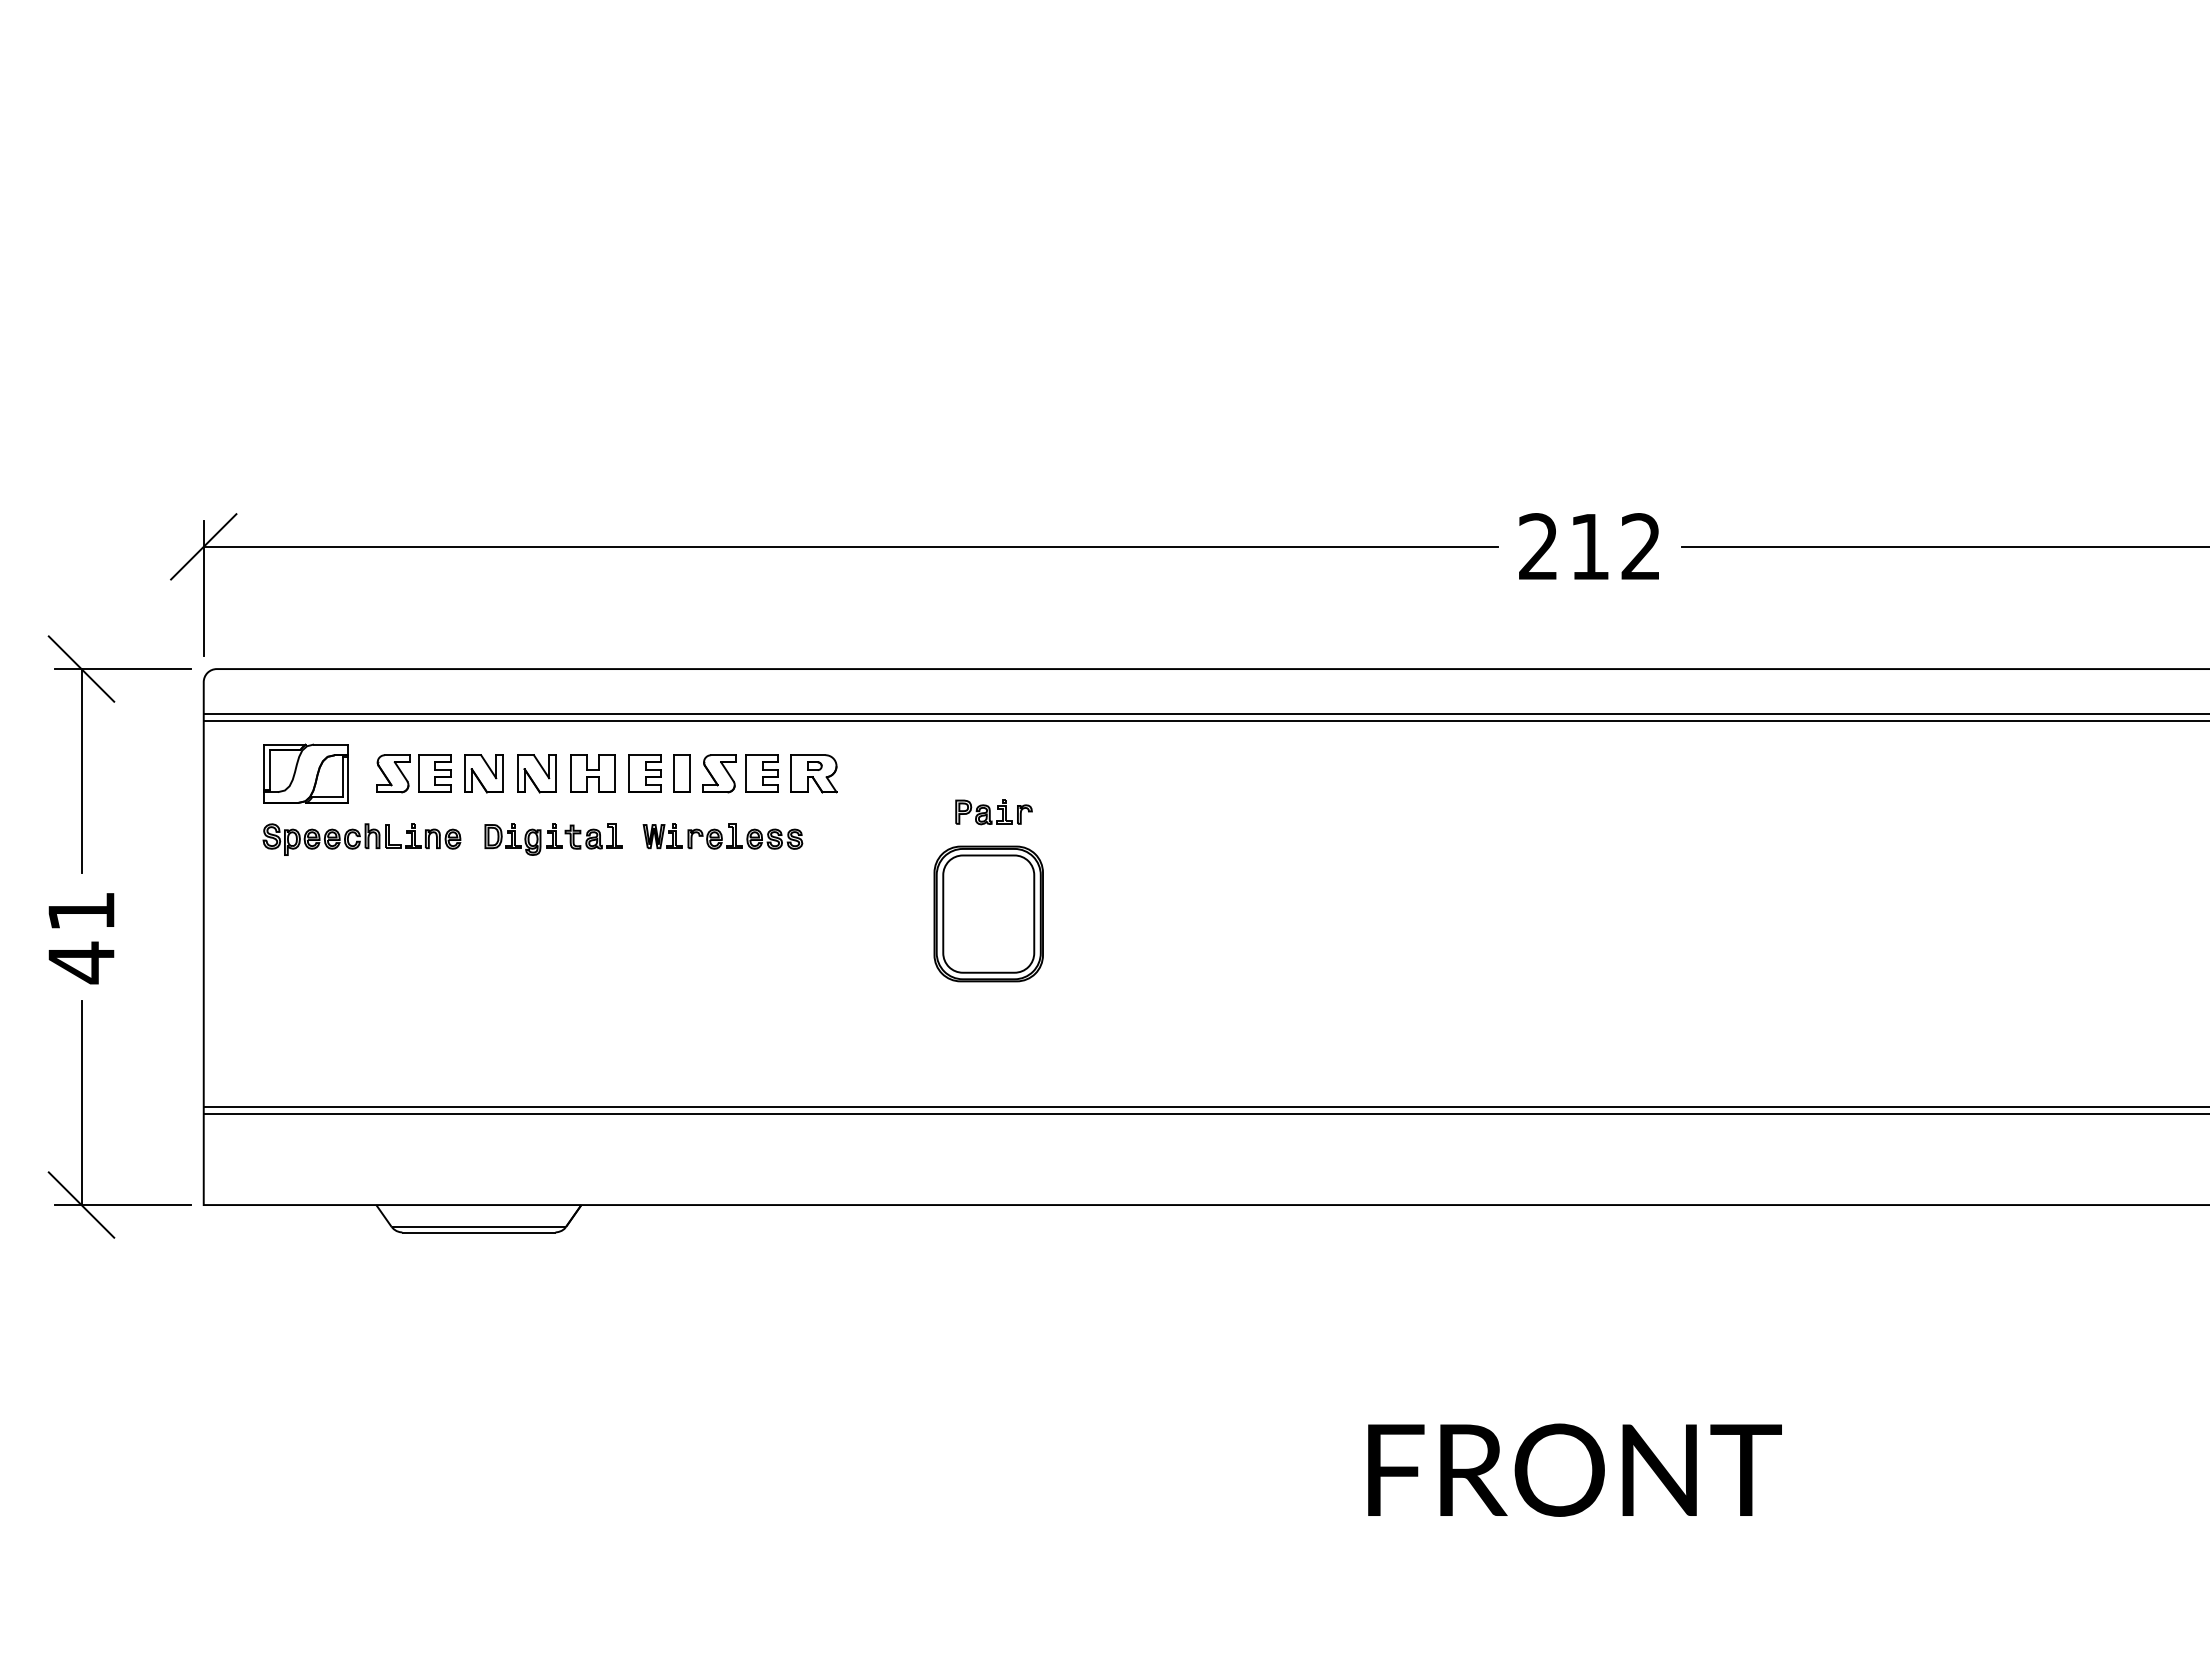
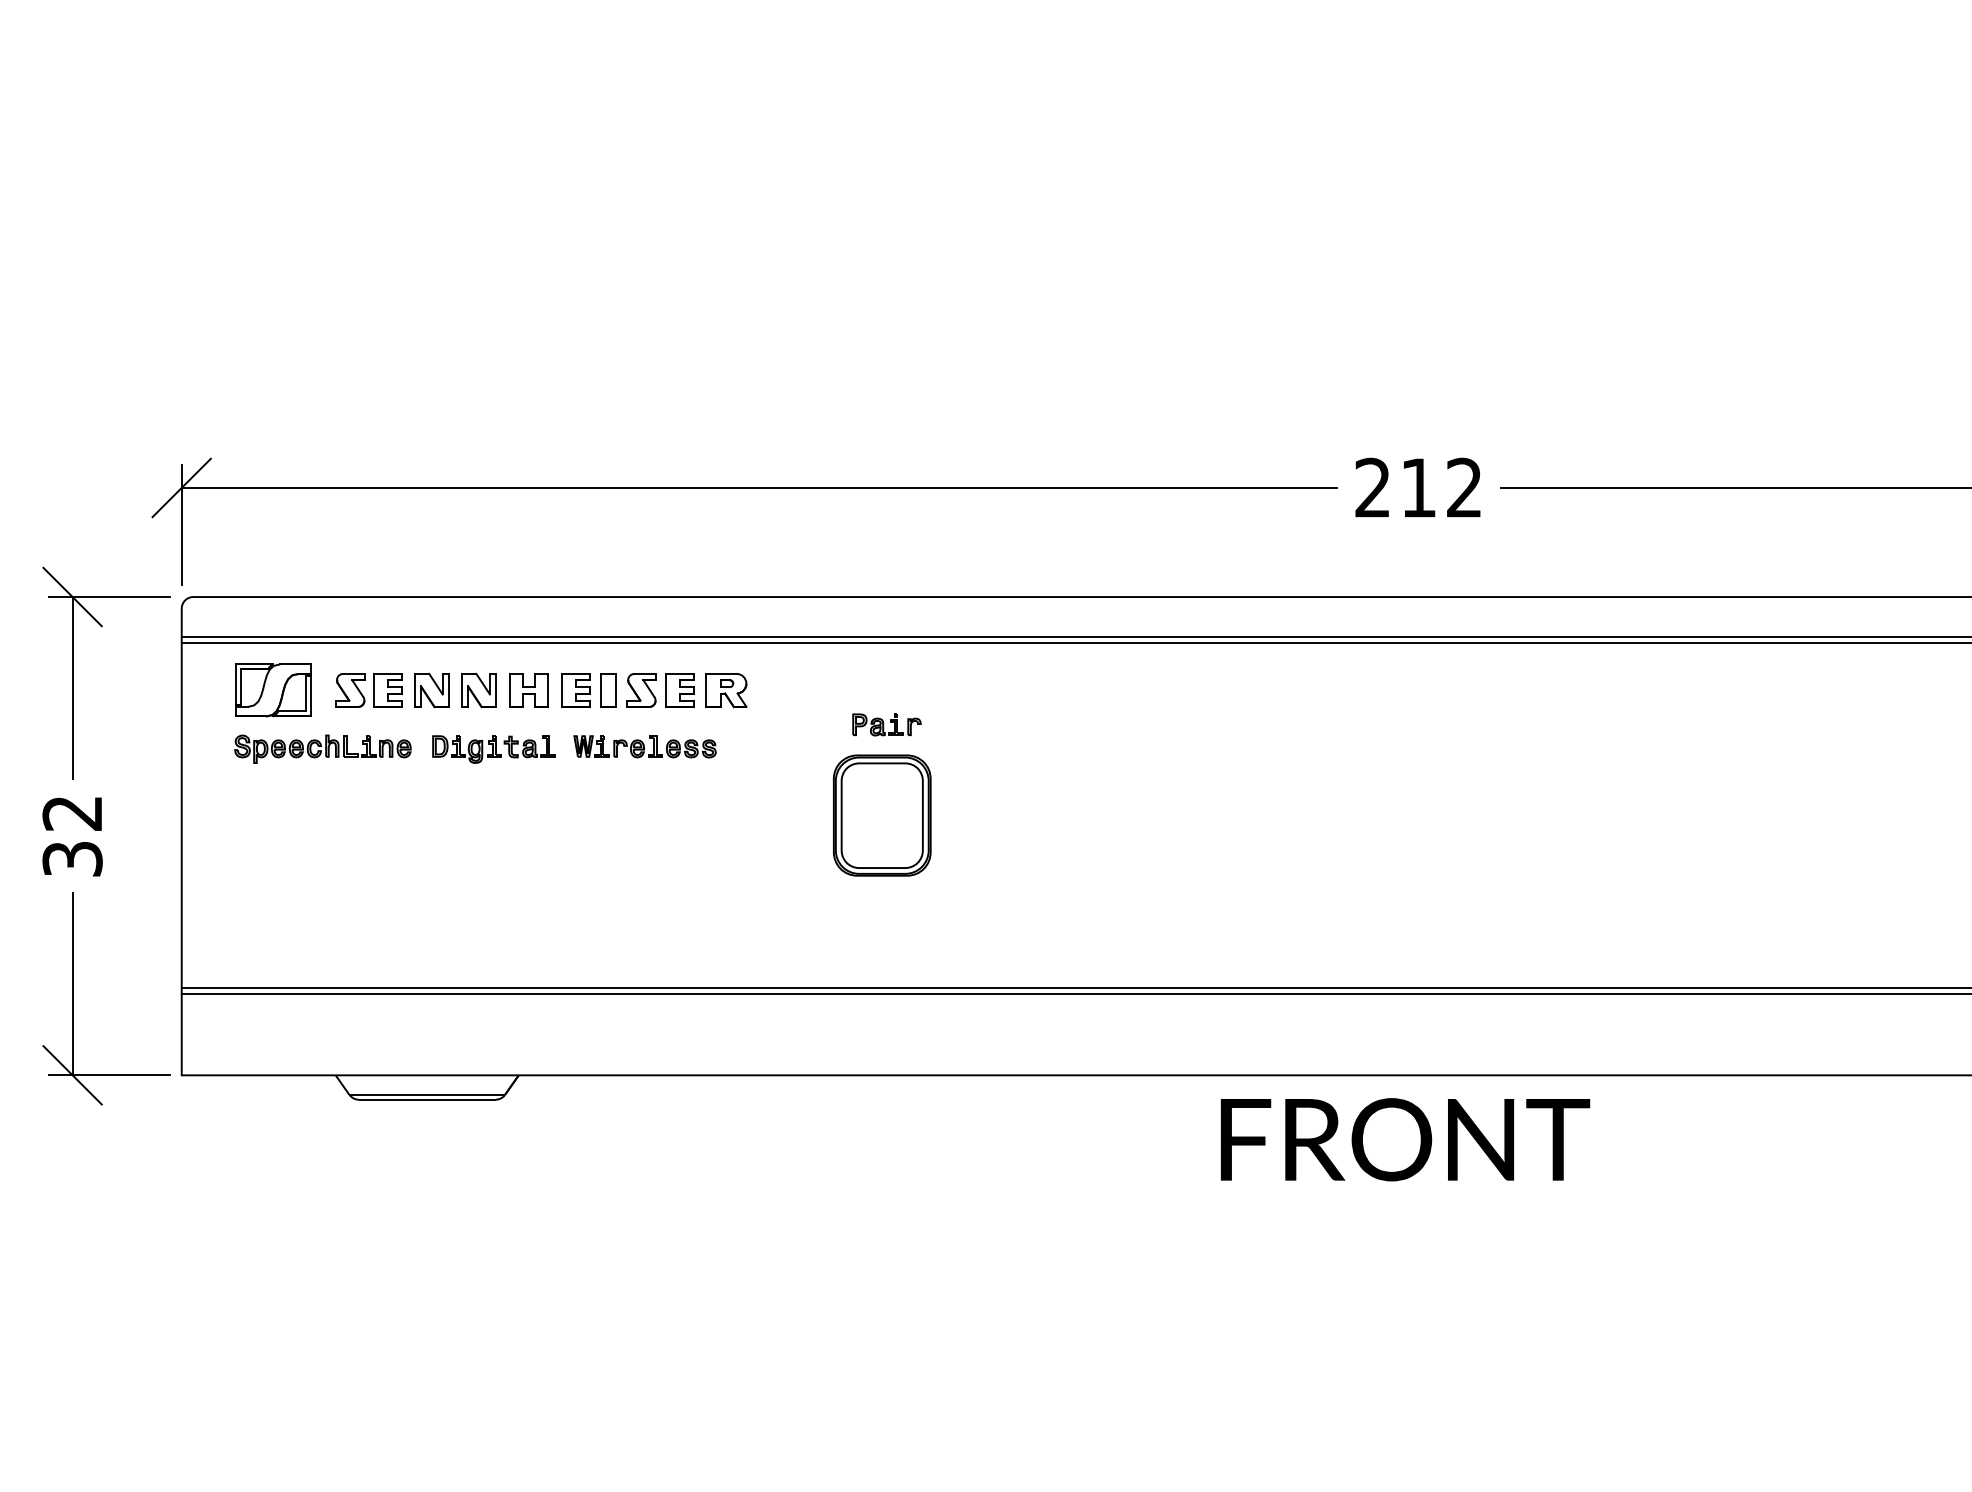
text: (81, 938) -> (72, 837), 41 -> 32
text: (1574, 1469) -> (1404, 1139), moved

